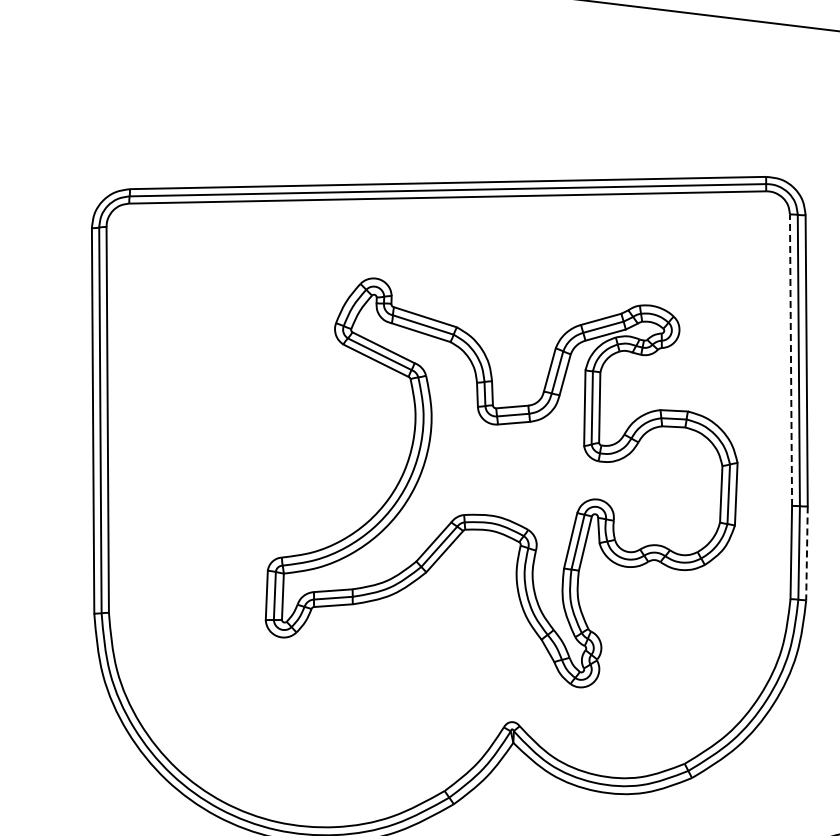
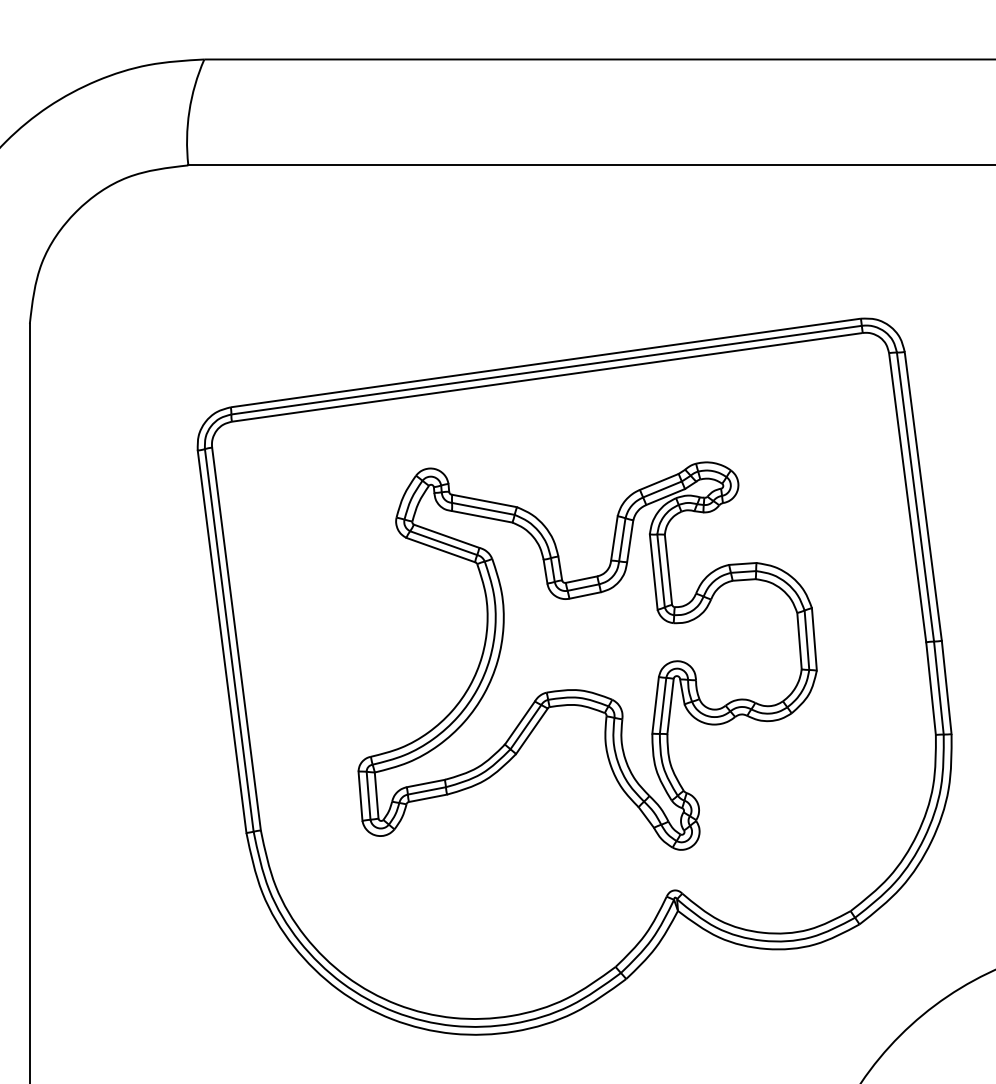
line: (790, 360) -> (907, 497), dashed -> solid
part: (509, 483) -> (587, 655), moved
line: (806, 553) -> (946, 687), dashed -> solid

